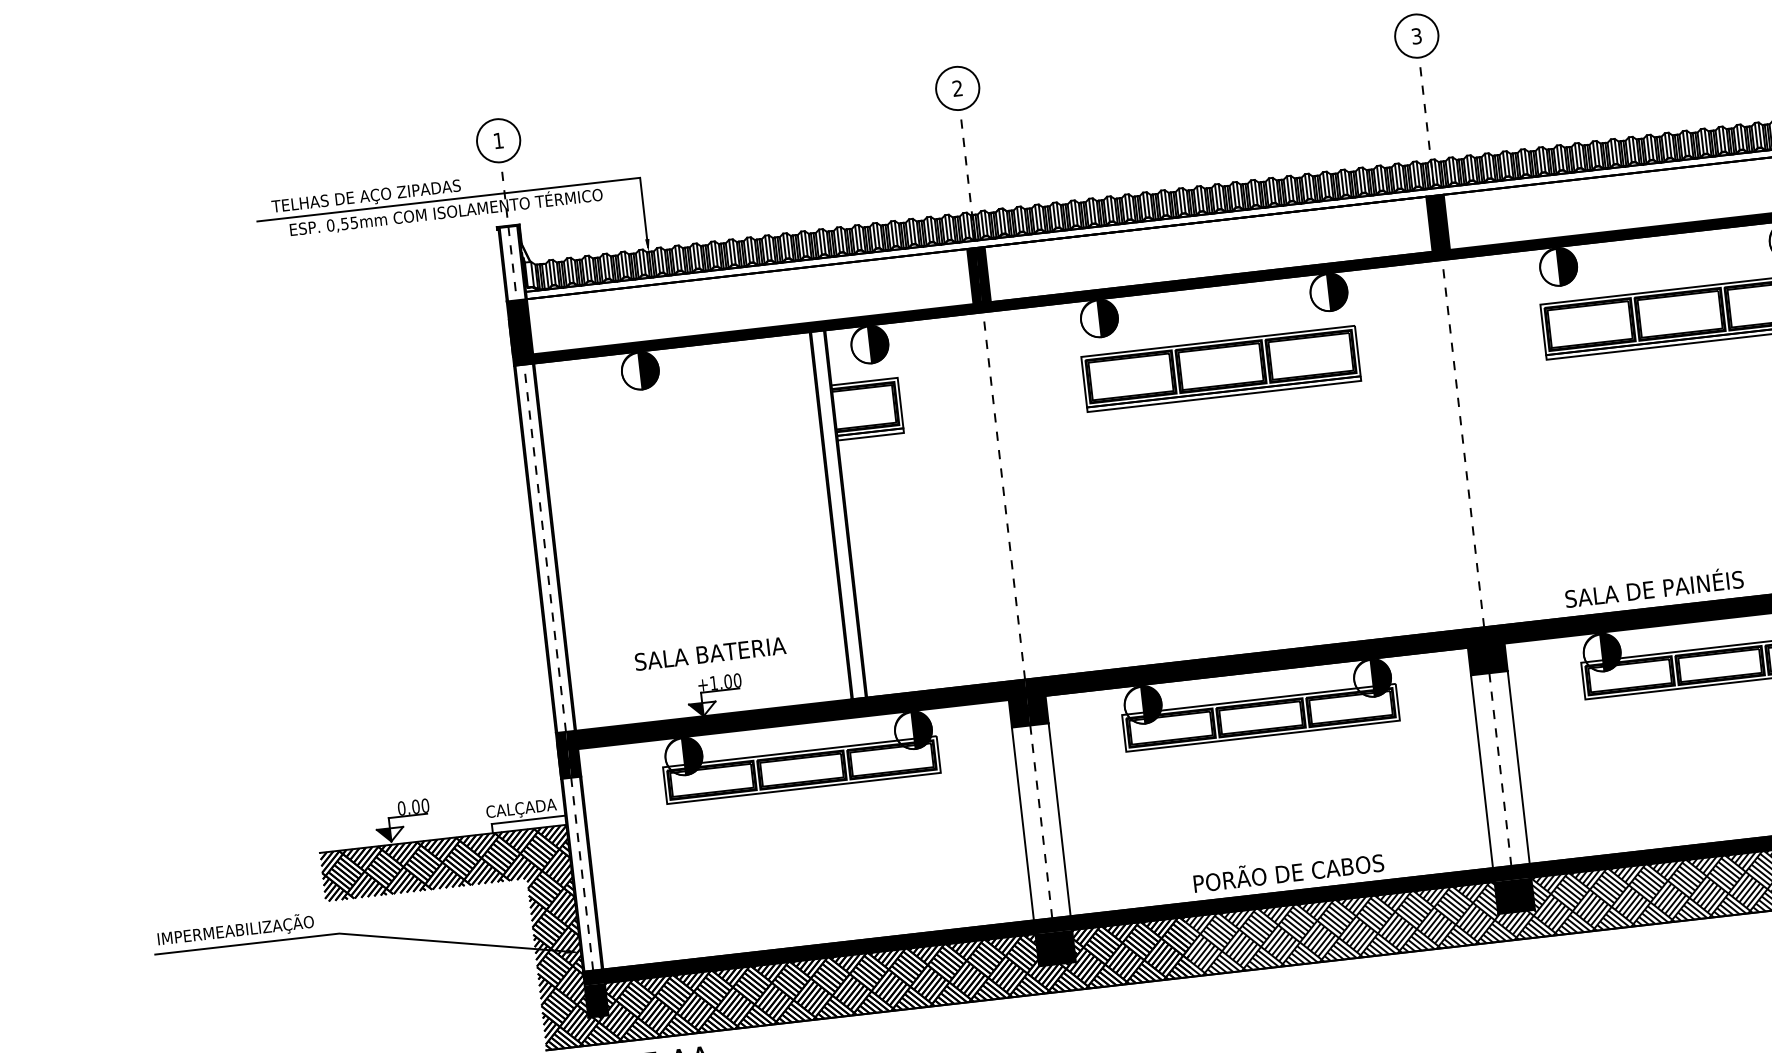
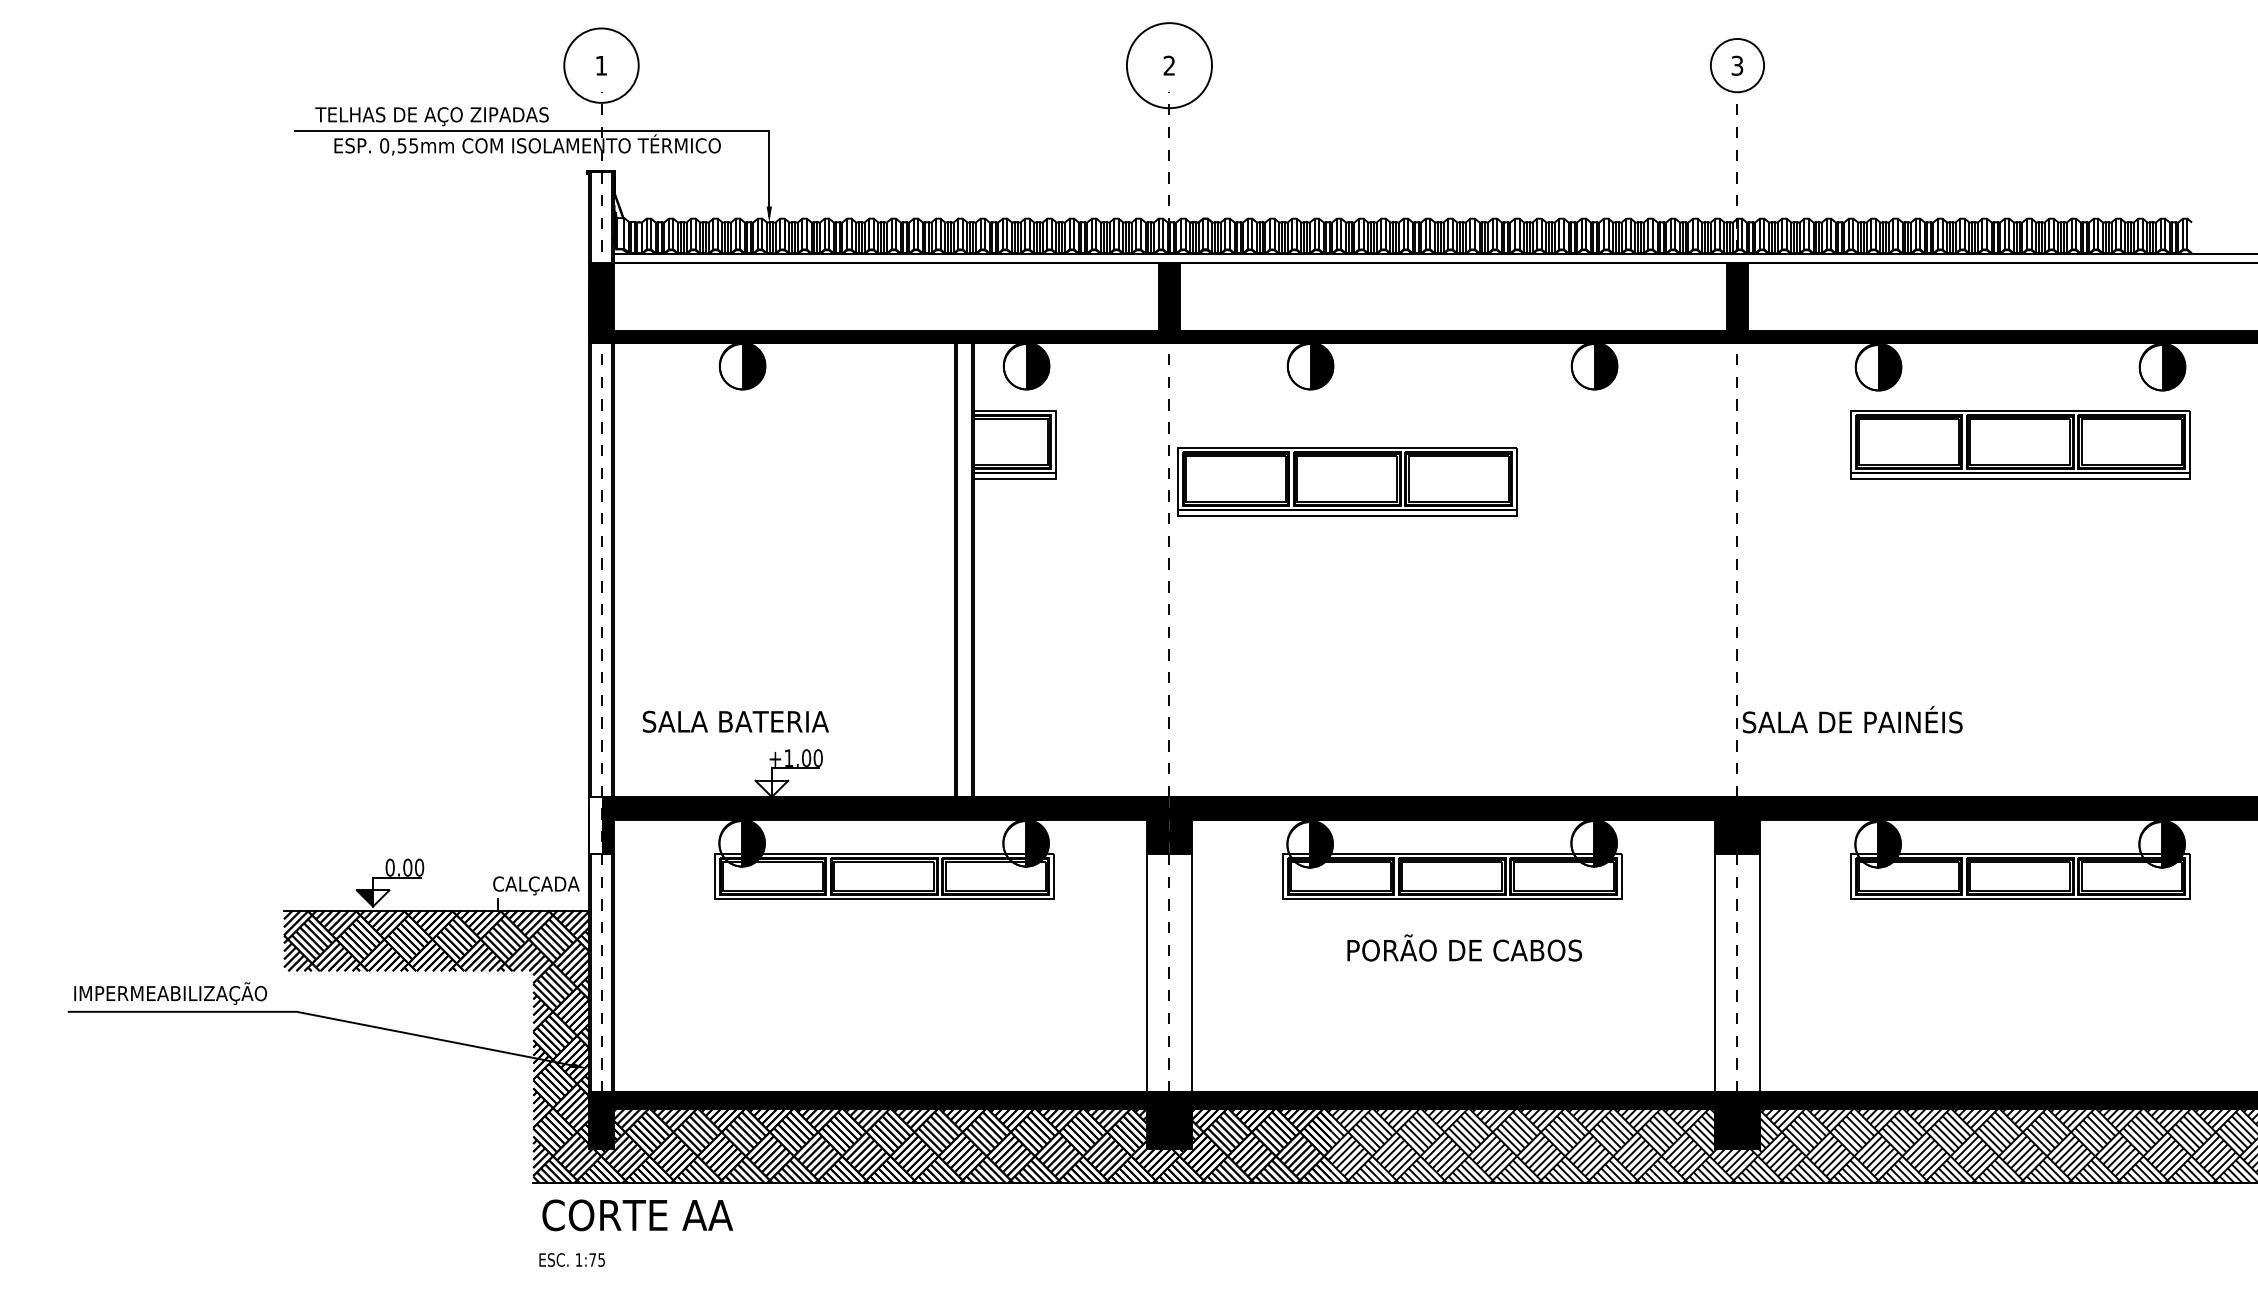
circle: (957, 88) -> (1169, 65), size x1.6
circle: (498, 140) -> (601, 65), size x1.4
part: (1221, 368) -> (1347, 481), moved
text: (1653, 587) -> (1852, 719), moved
text: (710, 653) -> (735, 721), moved
fill: (696, 710) -> (763, 788), removed
fill: (563, 755) -> (595, 825), removed
line: (528, 820) -> (543, 899), removed
text: (1288, 871) -> (1464, 947), moved

